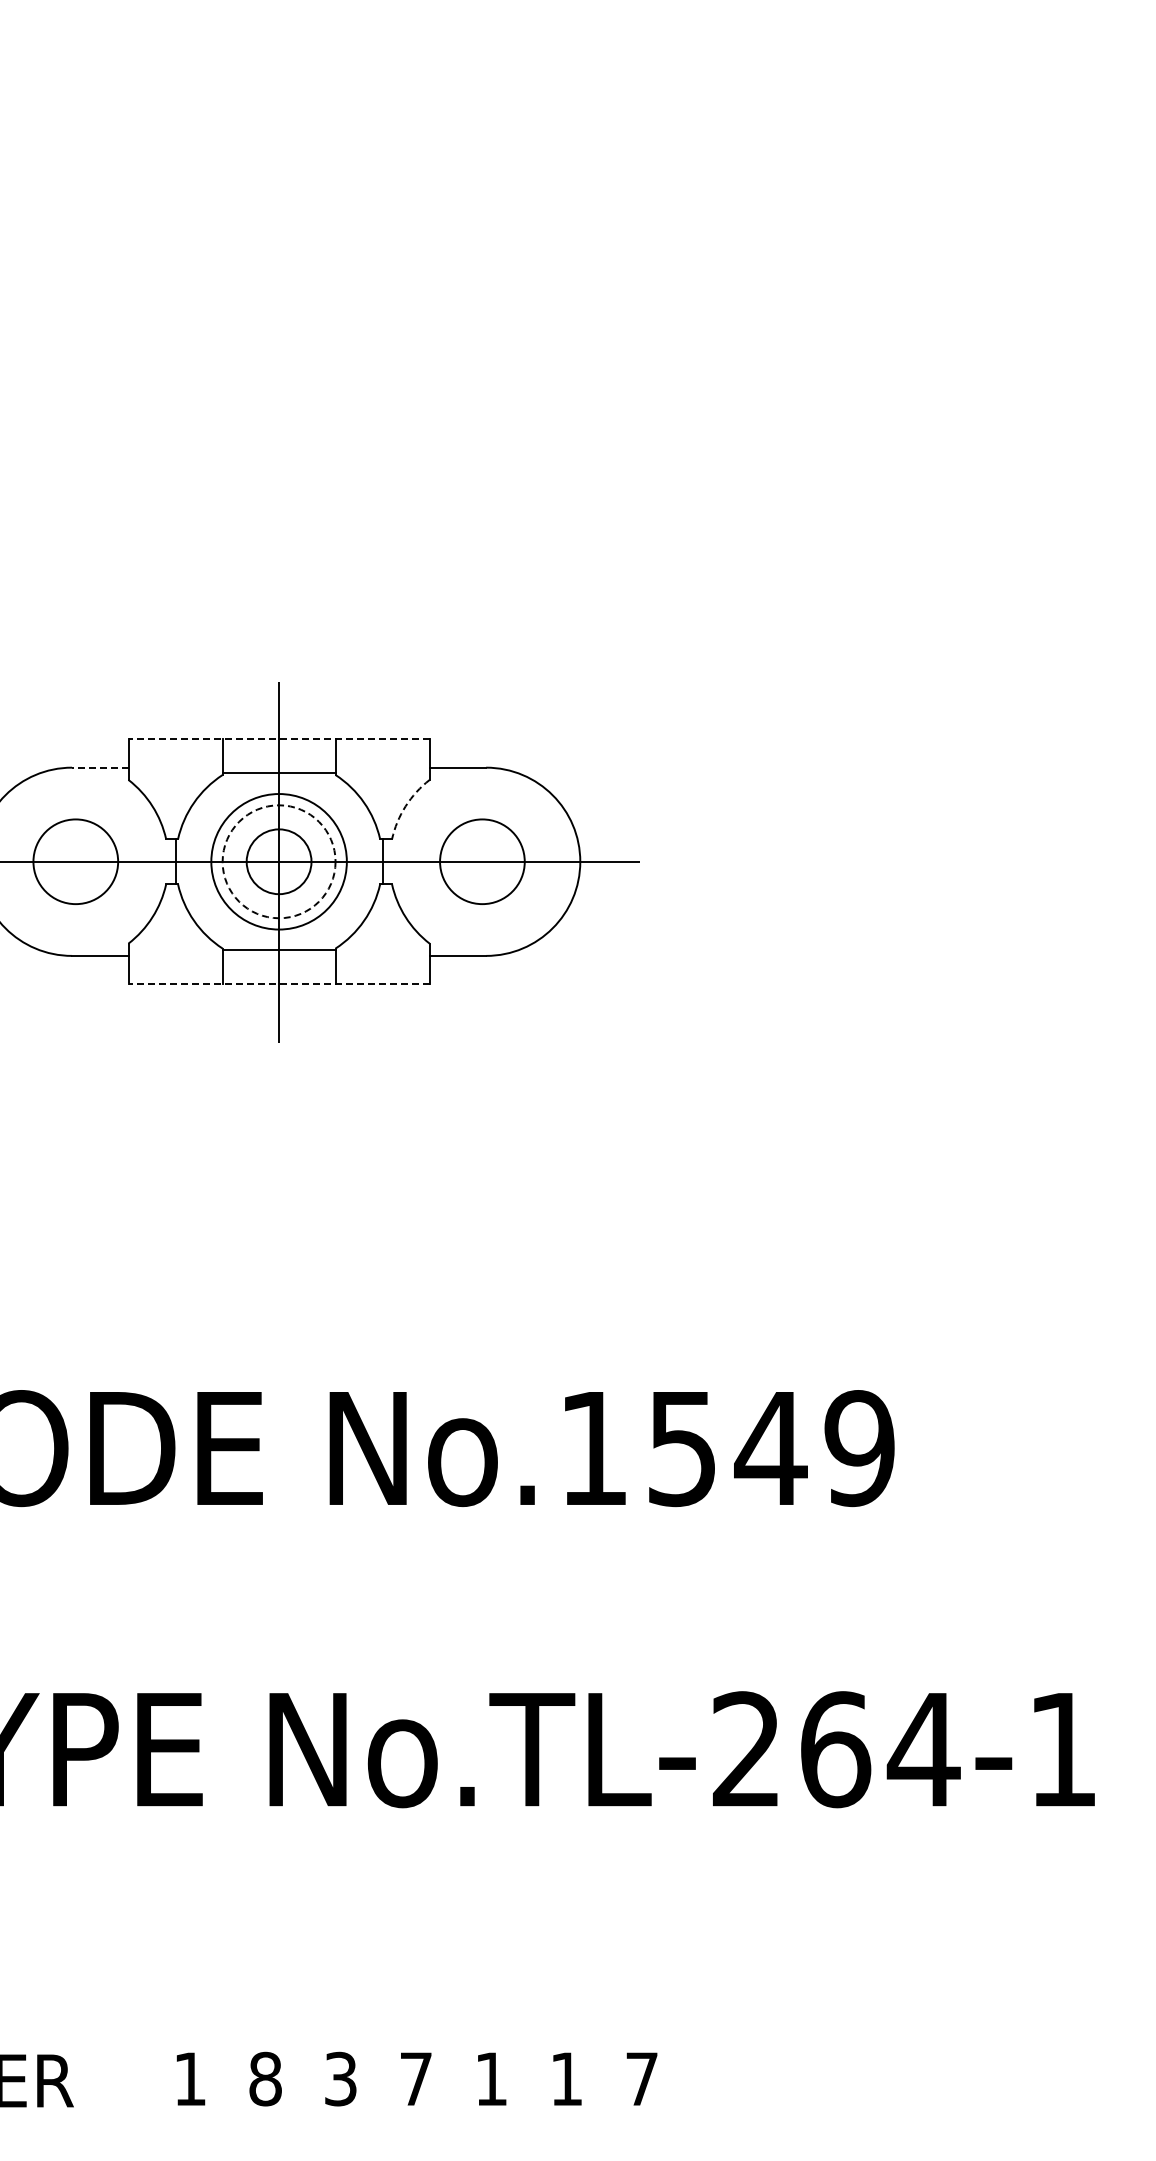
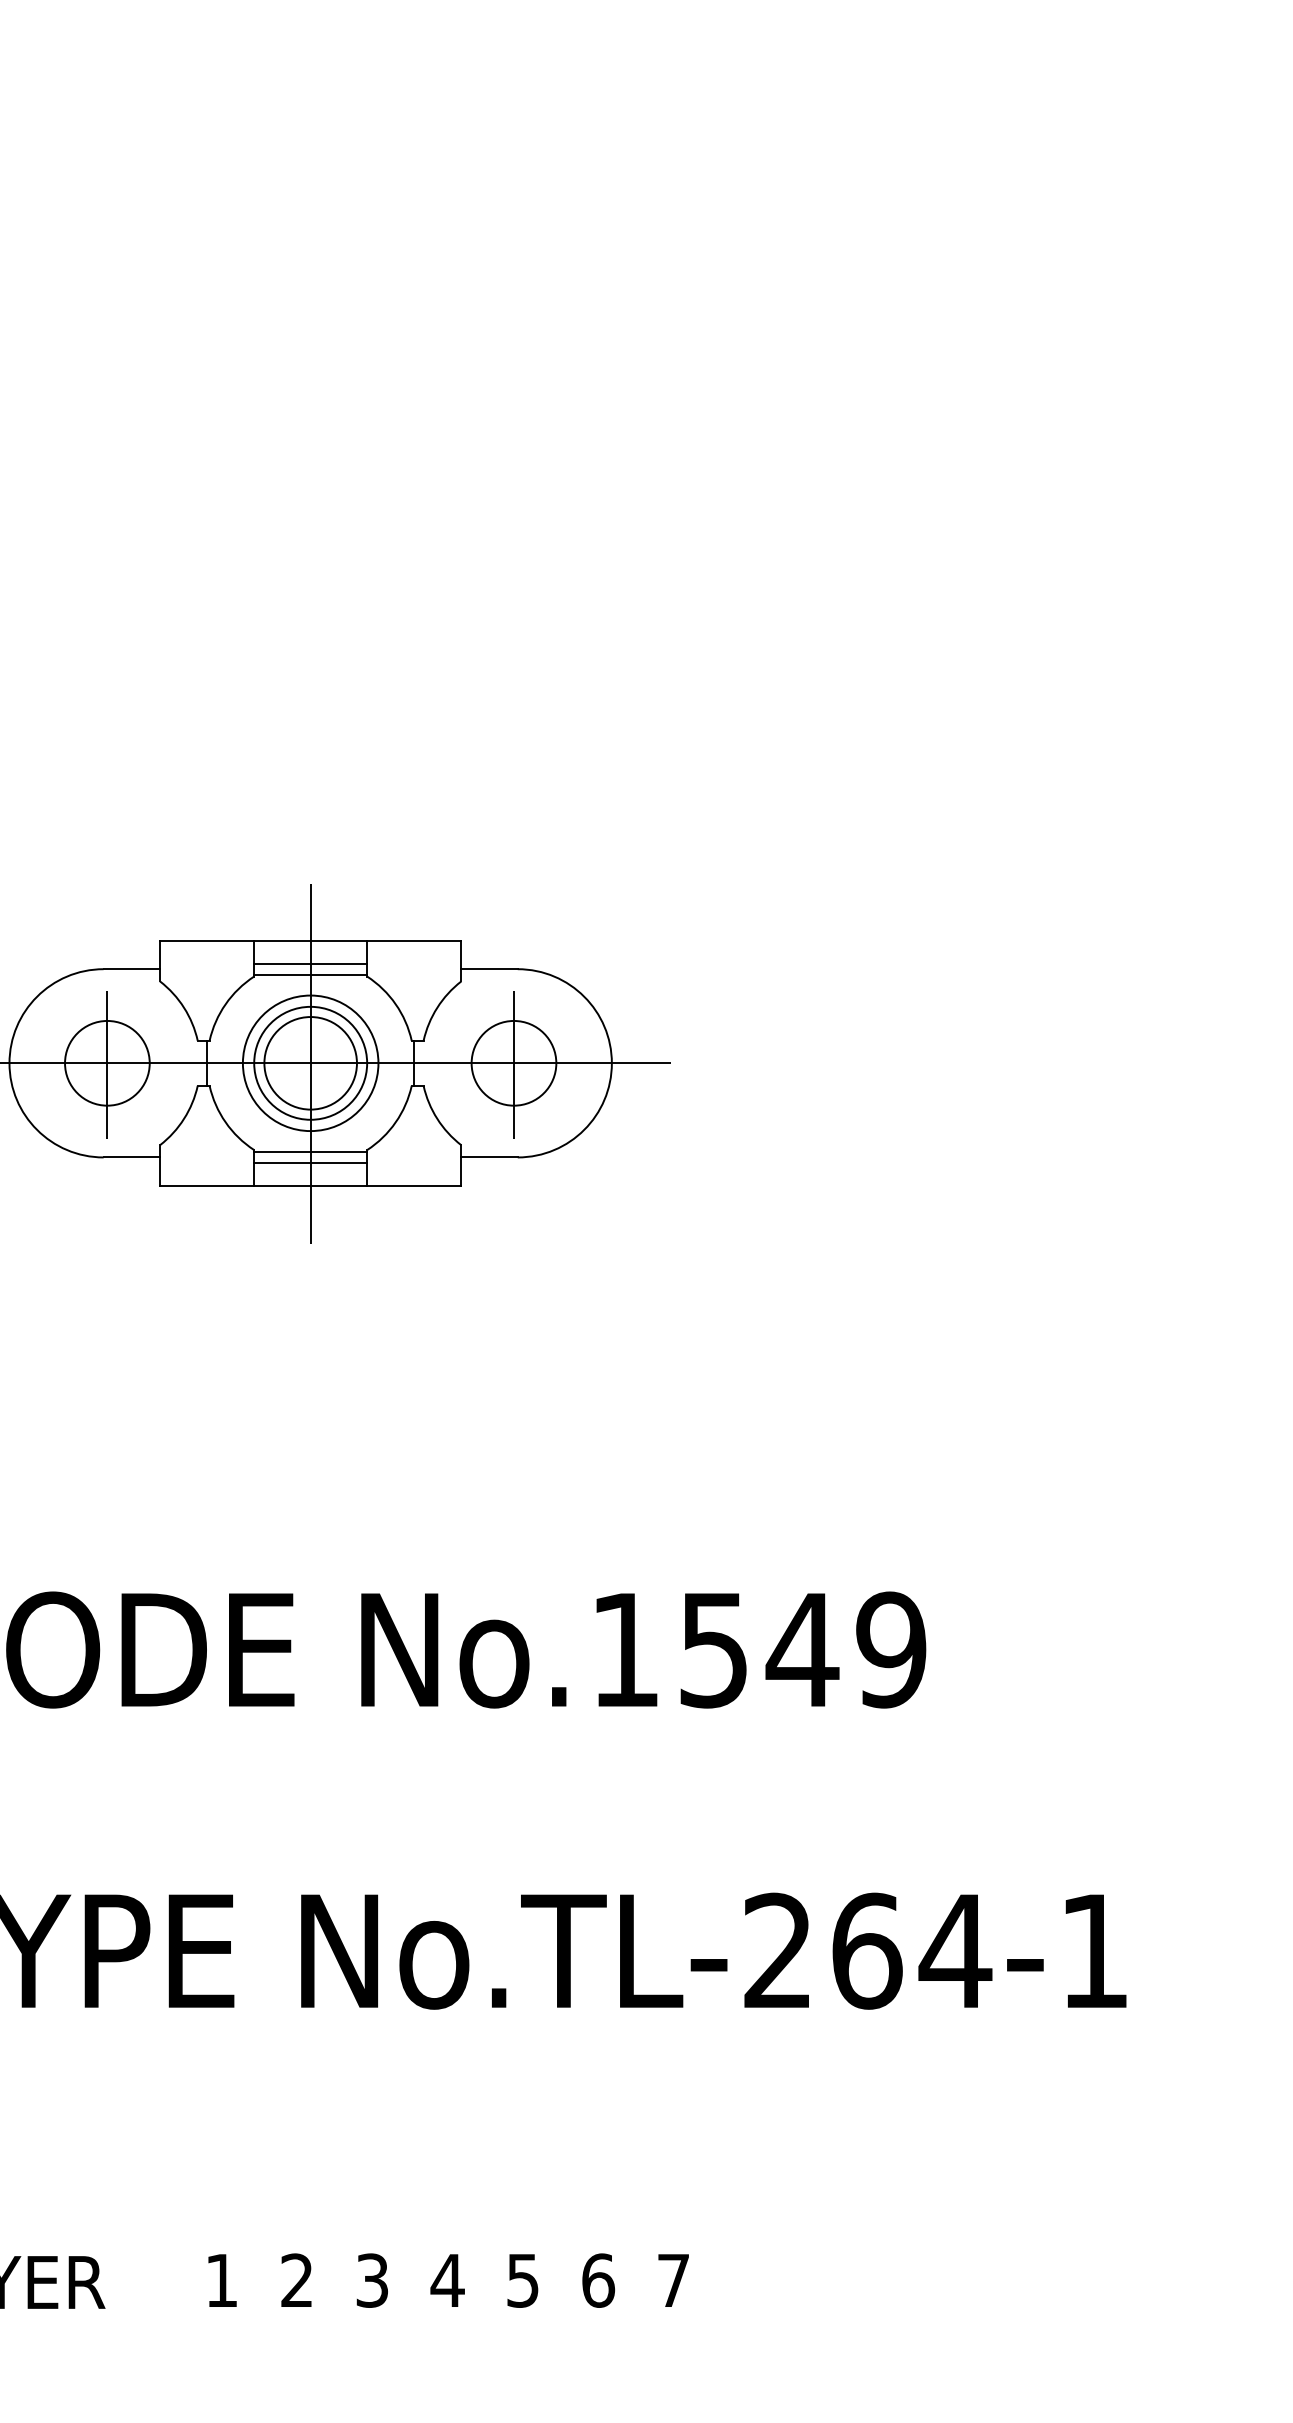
line: (278, 738) -> (310, 940), dashed -> solid
line: (278, 761) -> (310, 963), added
line: (99, 767) -> (131, 969), dashed -> solid
arc: (405, 805) -> (437, 1007), dashed -> solid
circle: (278, 860) -> (310, 1062), dashed -> solid
circle: (278, 861) -> (310, 1063), size x1.43
line: (75, 862) -> (107, 1064), added
line: (481, 862) -> (513, 1064), added
line: (278, 961) -> (310, 1163), added
line: (278, 983) -> (310, 1185), dashed -> solid
text: (265, 2078) -> (297, 2280), 8 -> 2
text: (415, 2078) -> (447, 2280), 7 -> 4
text: (490, 2078) -> (522, 2280), 1 -> 5
text: (566, 2078) -> (598, 2280), 1 -> 6

